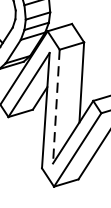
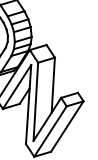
line: (55, 107) -> (35, 102), dashed -> solid

